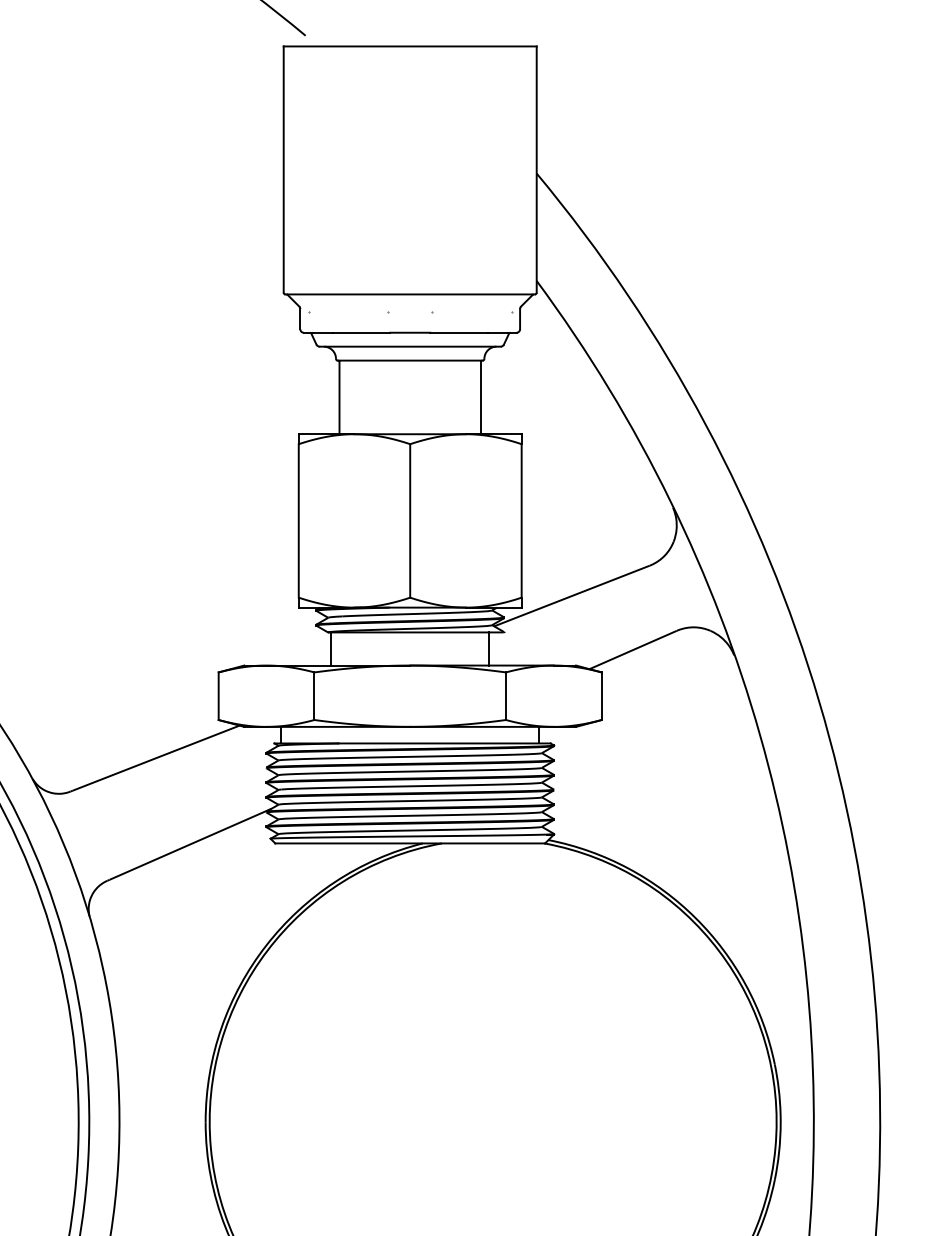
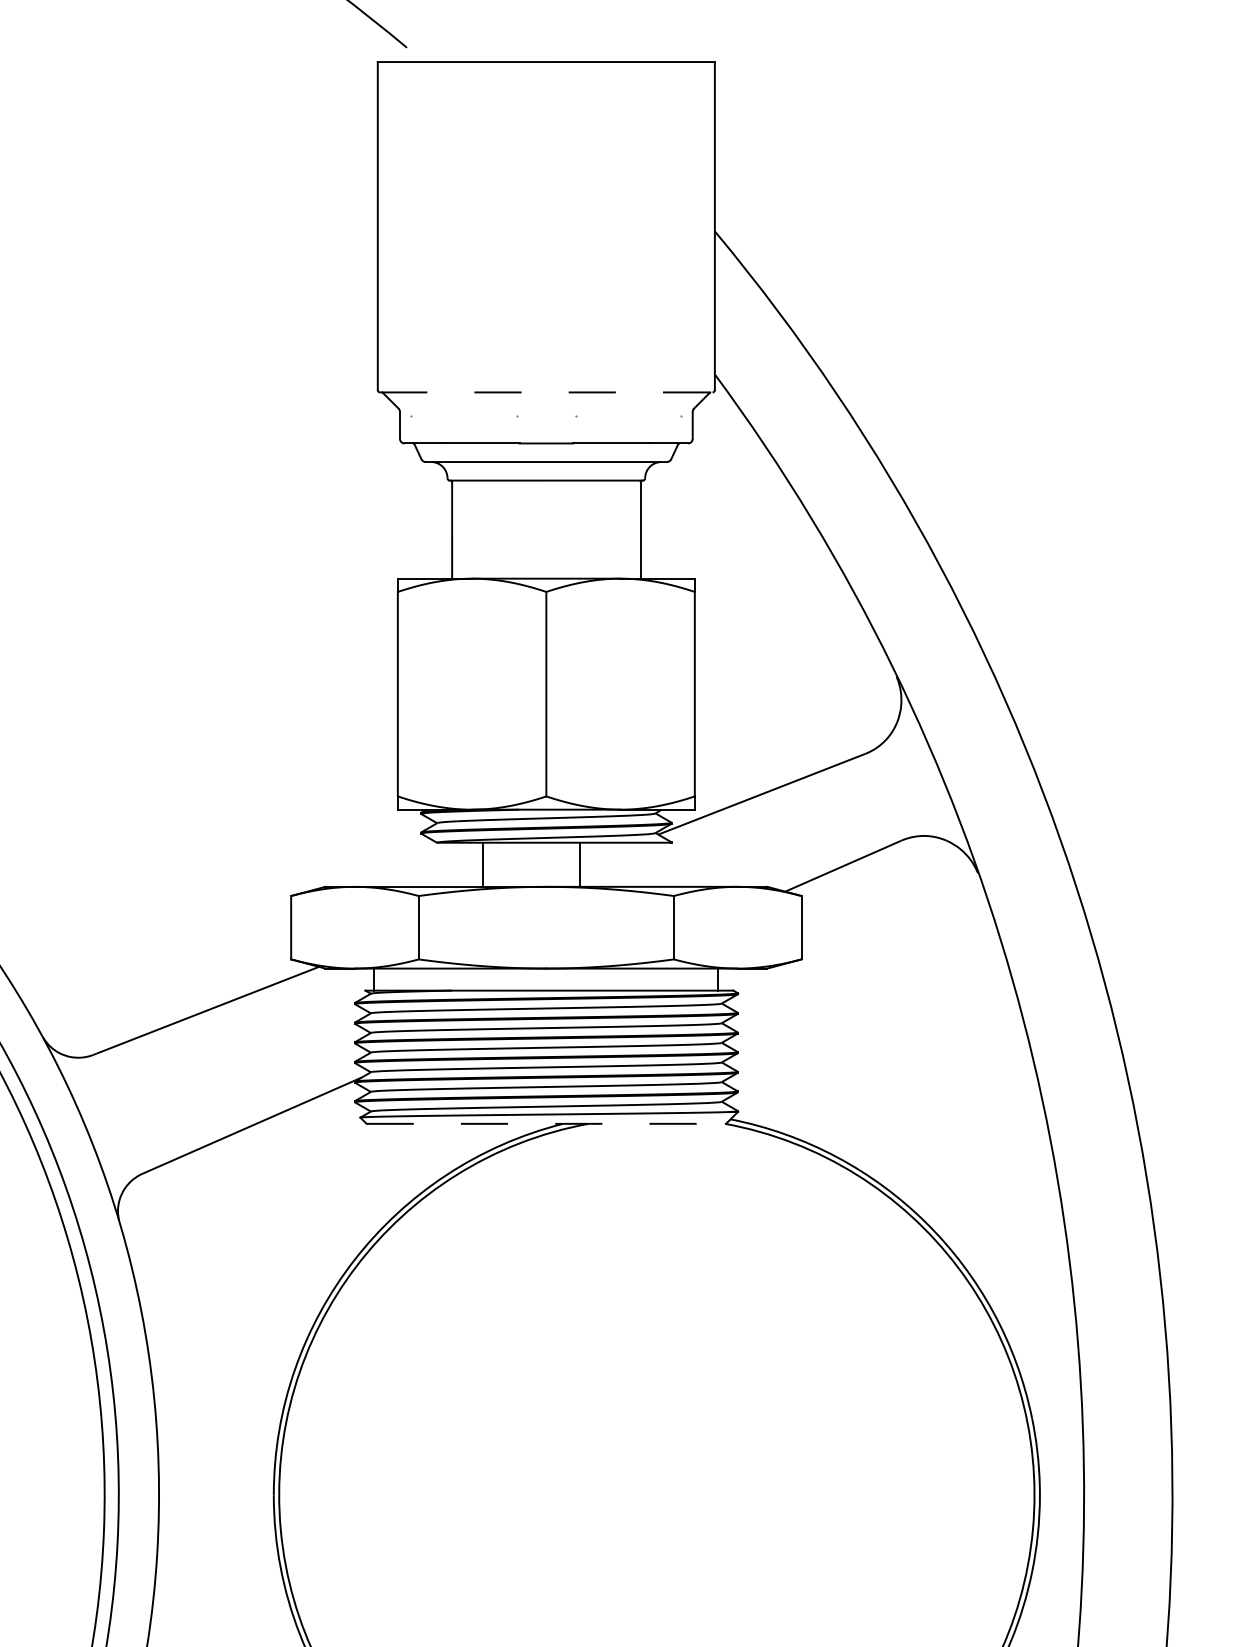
line: (410, 294) -> (546, 392), solid -> dashed
line: (330, 648) -> (482, 864), moved
line: (489, 648) -> (579, 864), moved
line: (410, 843) -> (546, 1123), solid -> dashed

